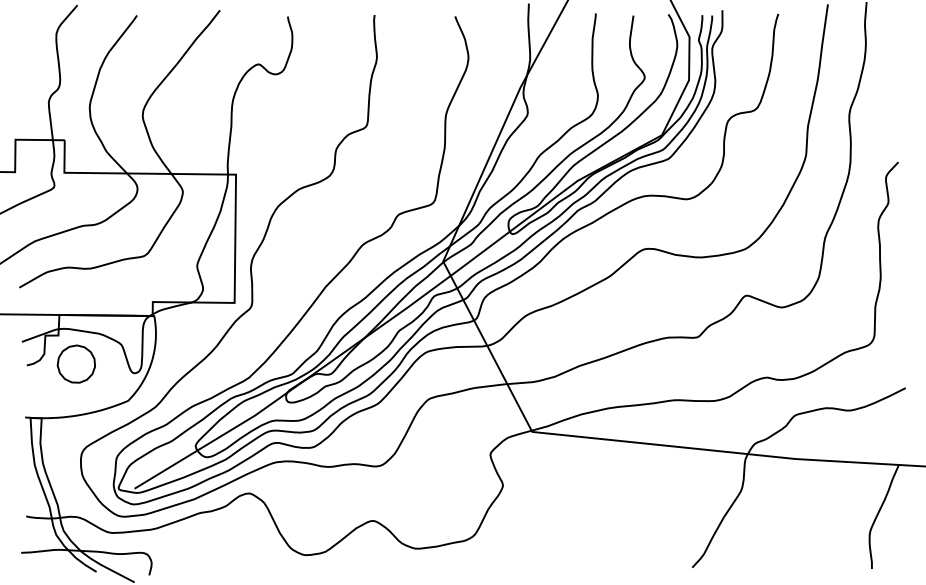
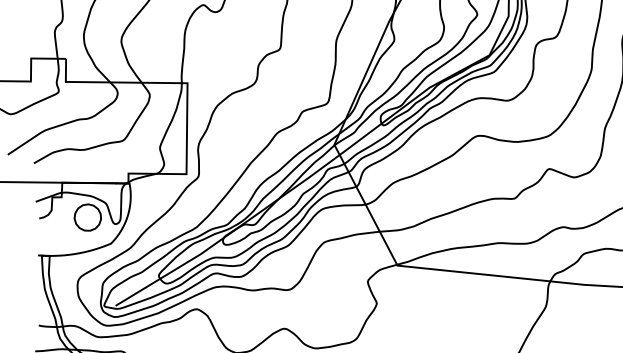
part: (75, 363) -> (87, 217), moved

